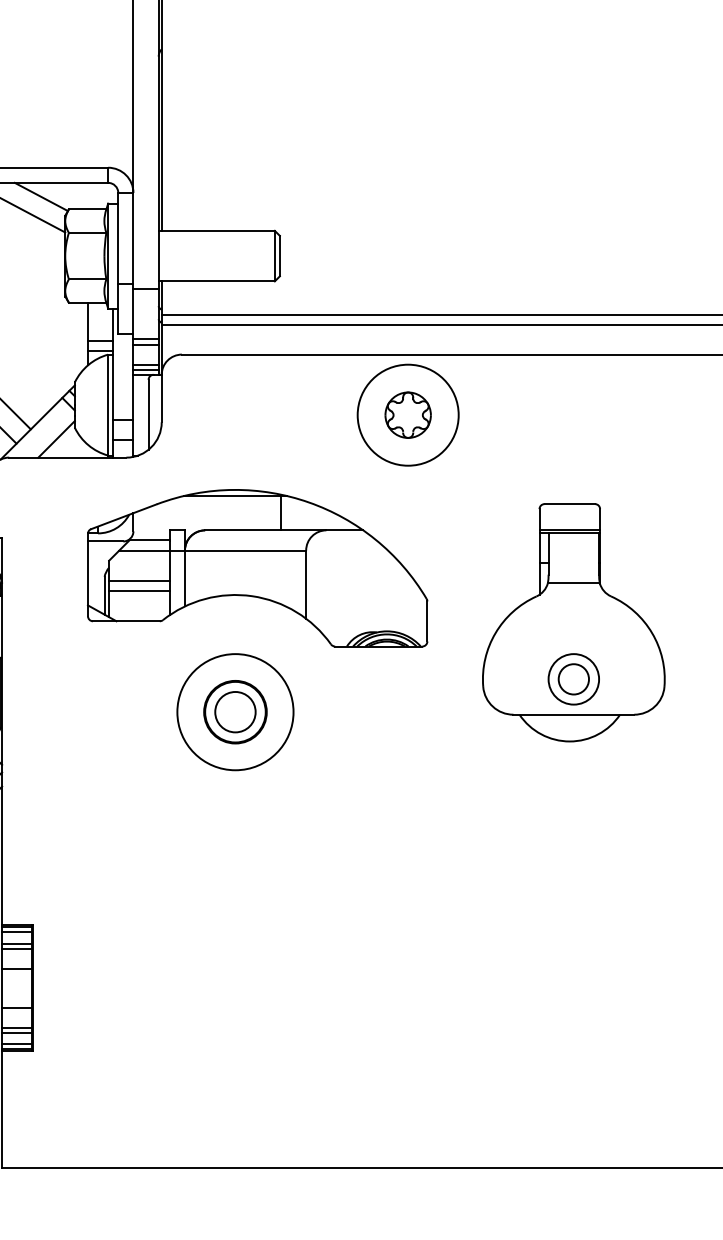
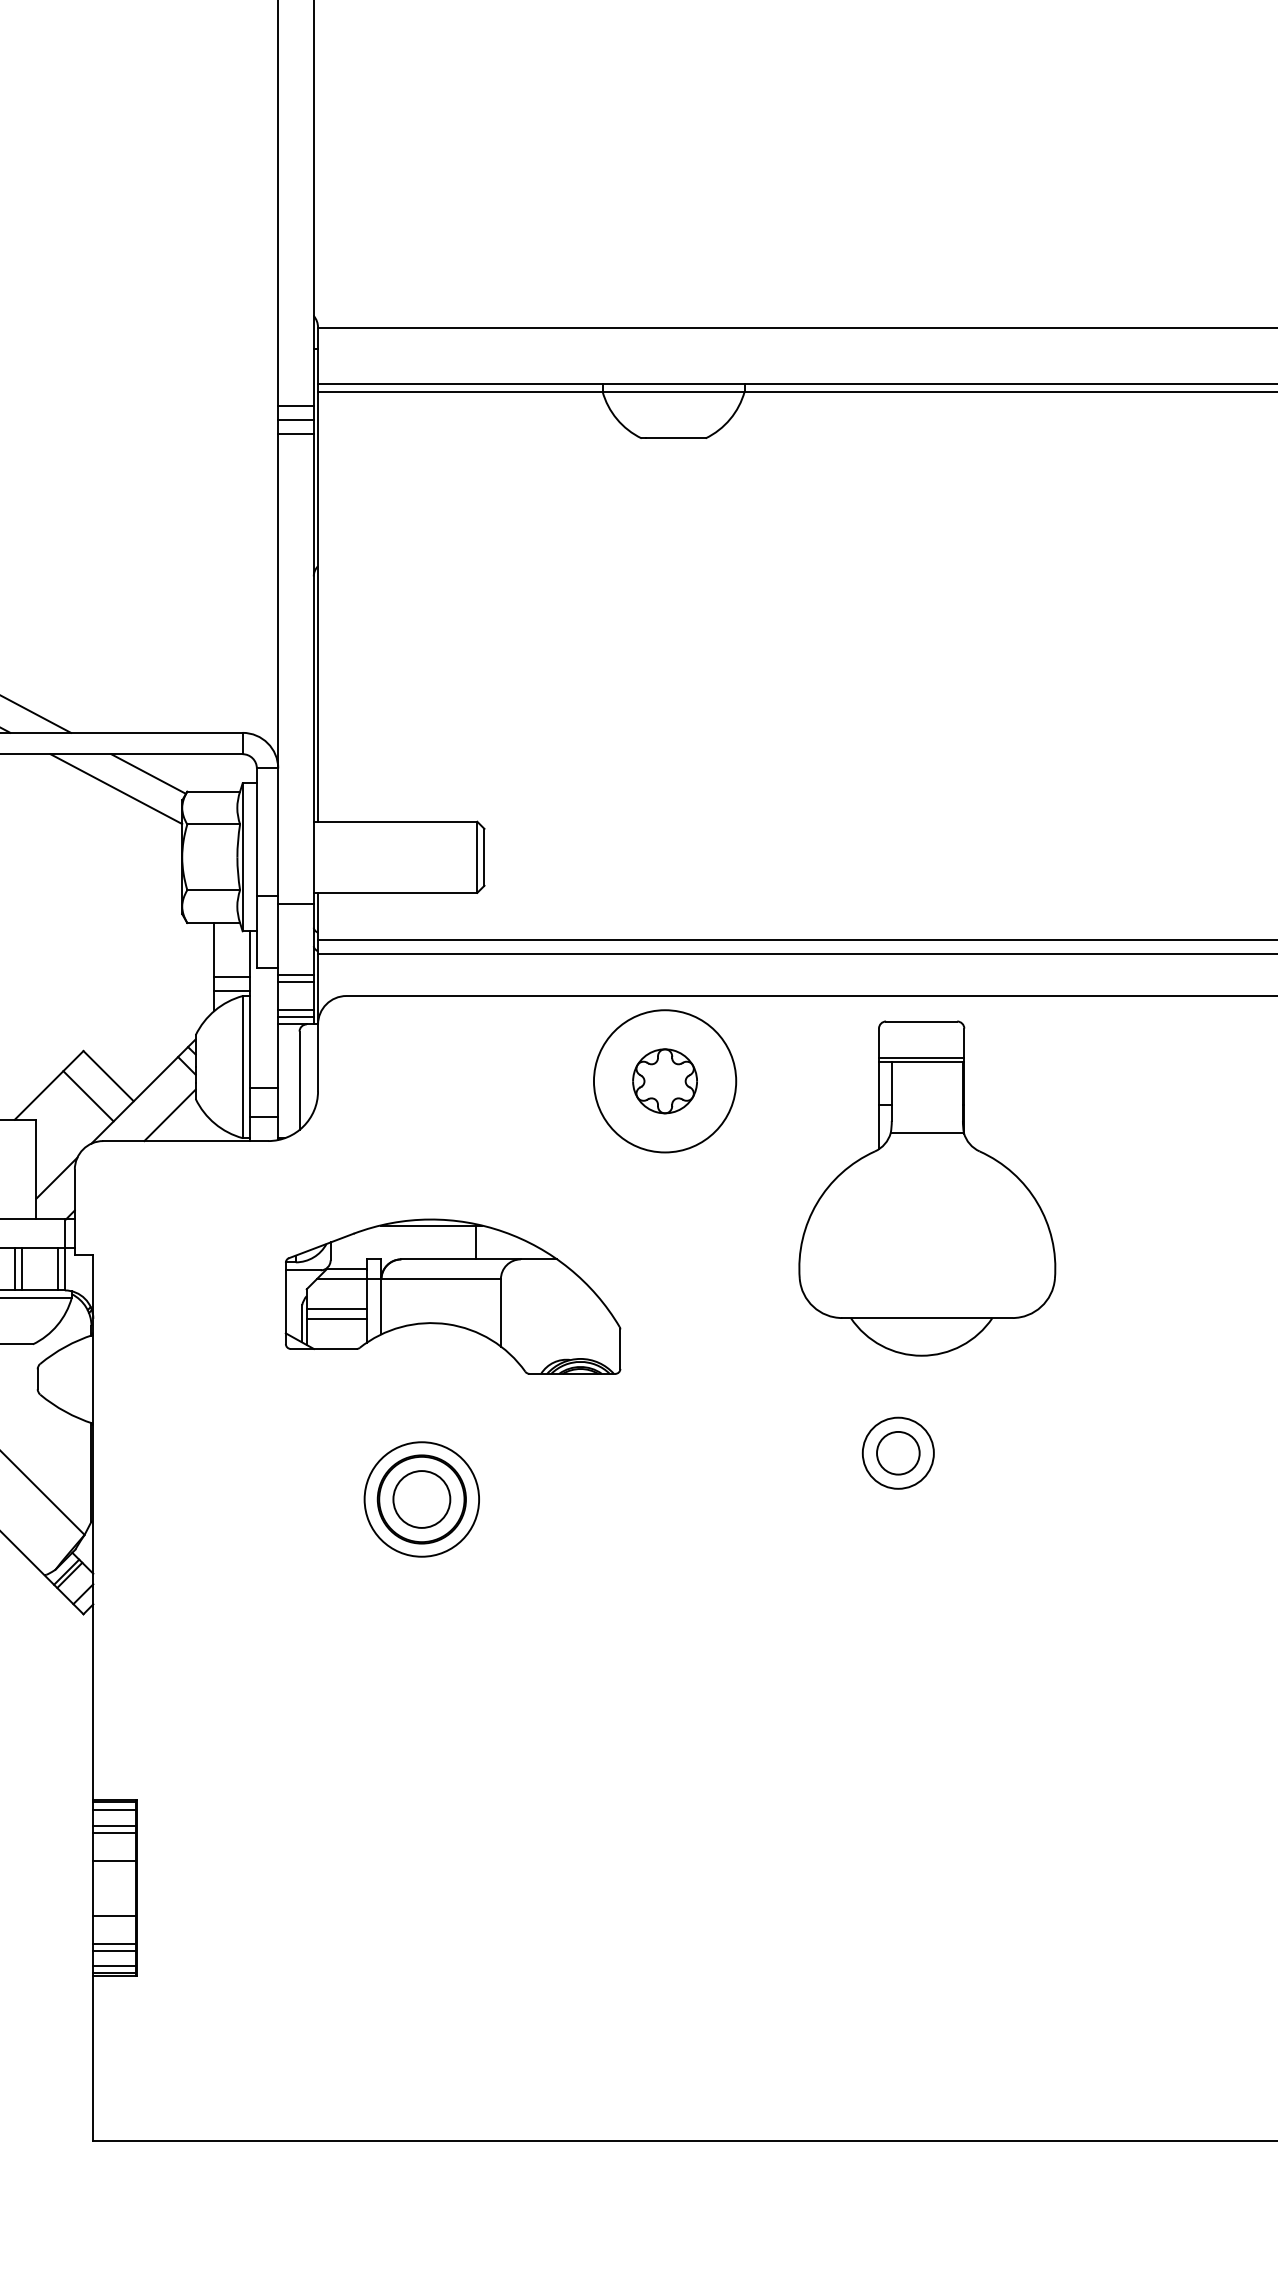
part: (257, 568) -> (452, 1296), size x0.7
part: (573, 622) -> (927, 1188), moved
circle: (235, 712) -> (421, 1499), size x0.7

